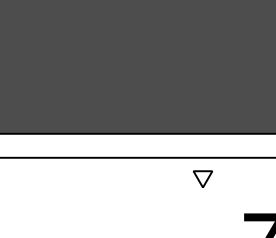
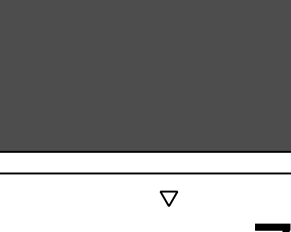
part: (202, 178) -> (168, 198), moved

